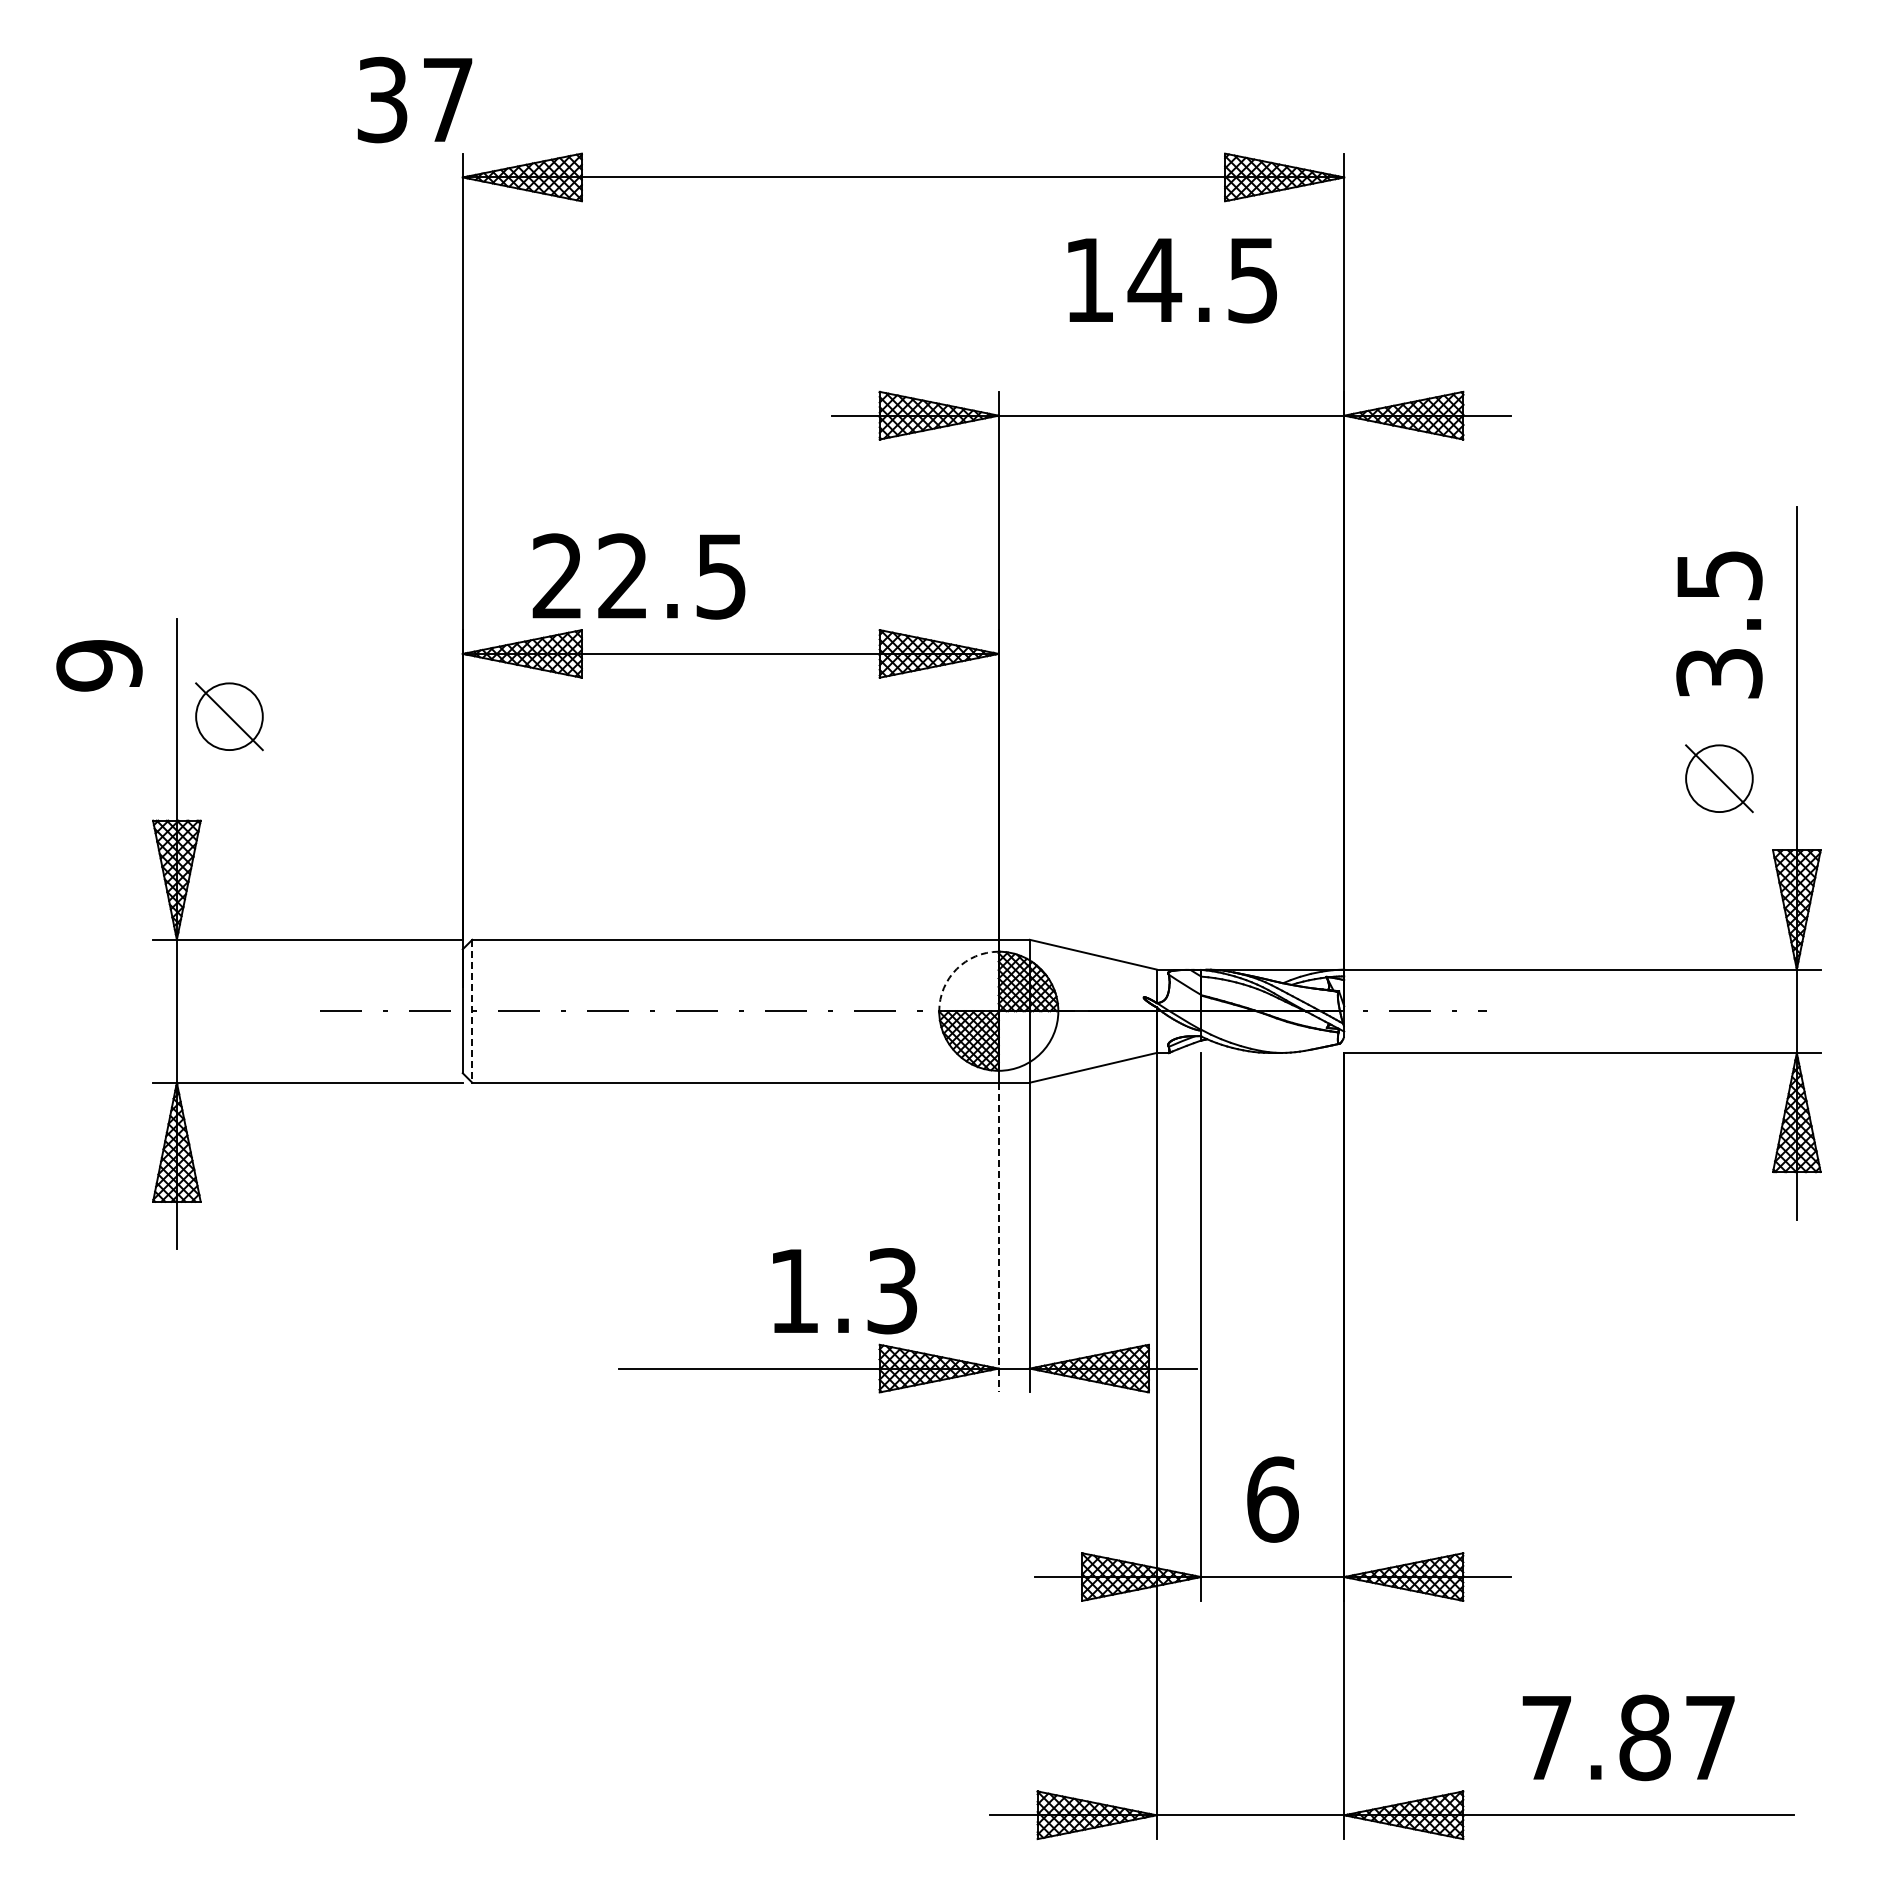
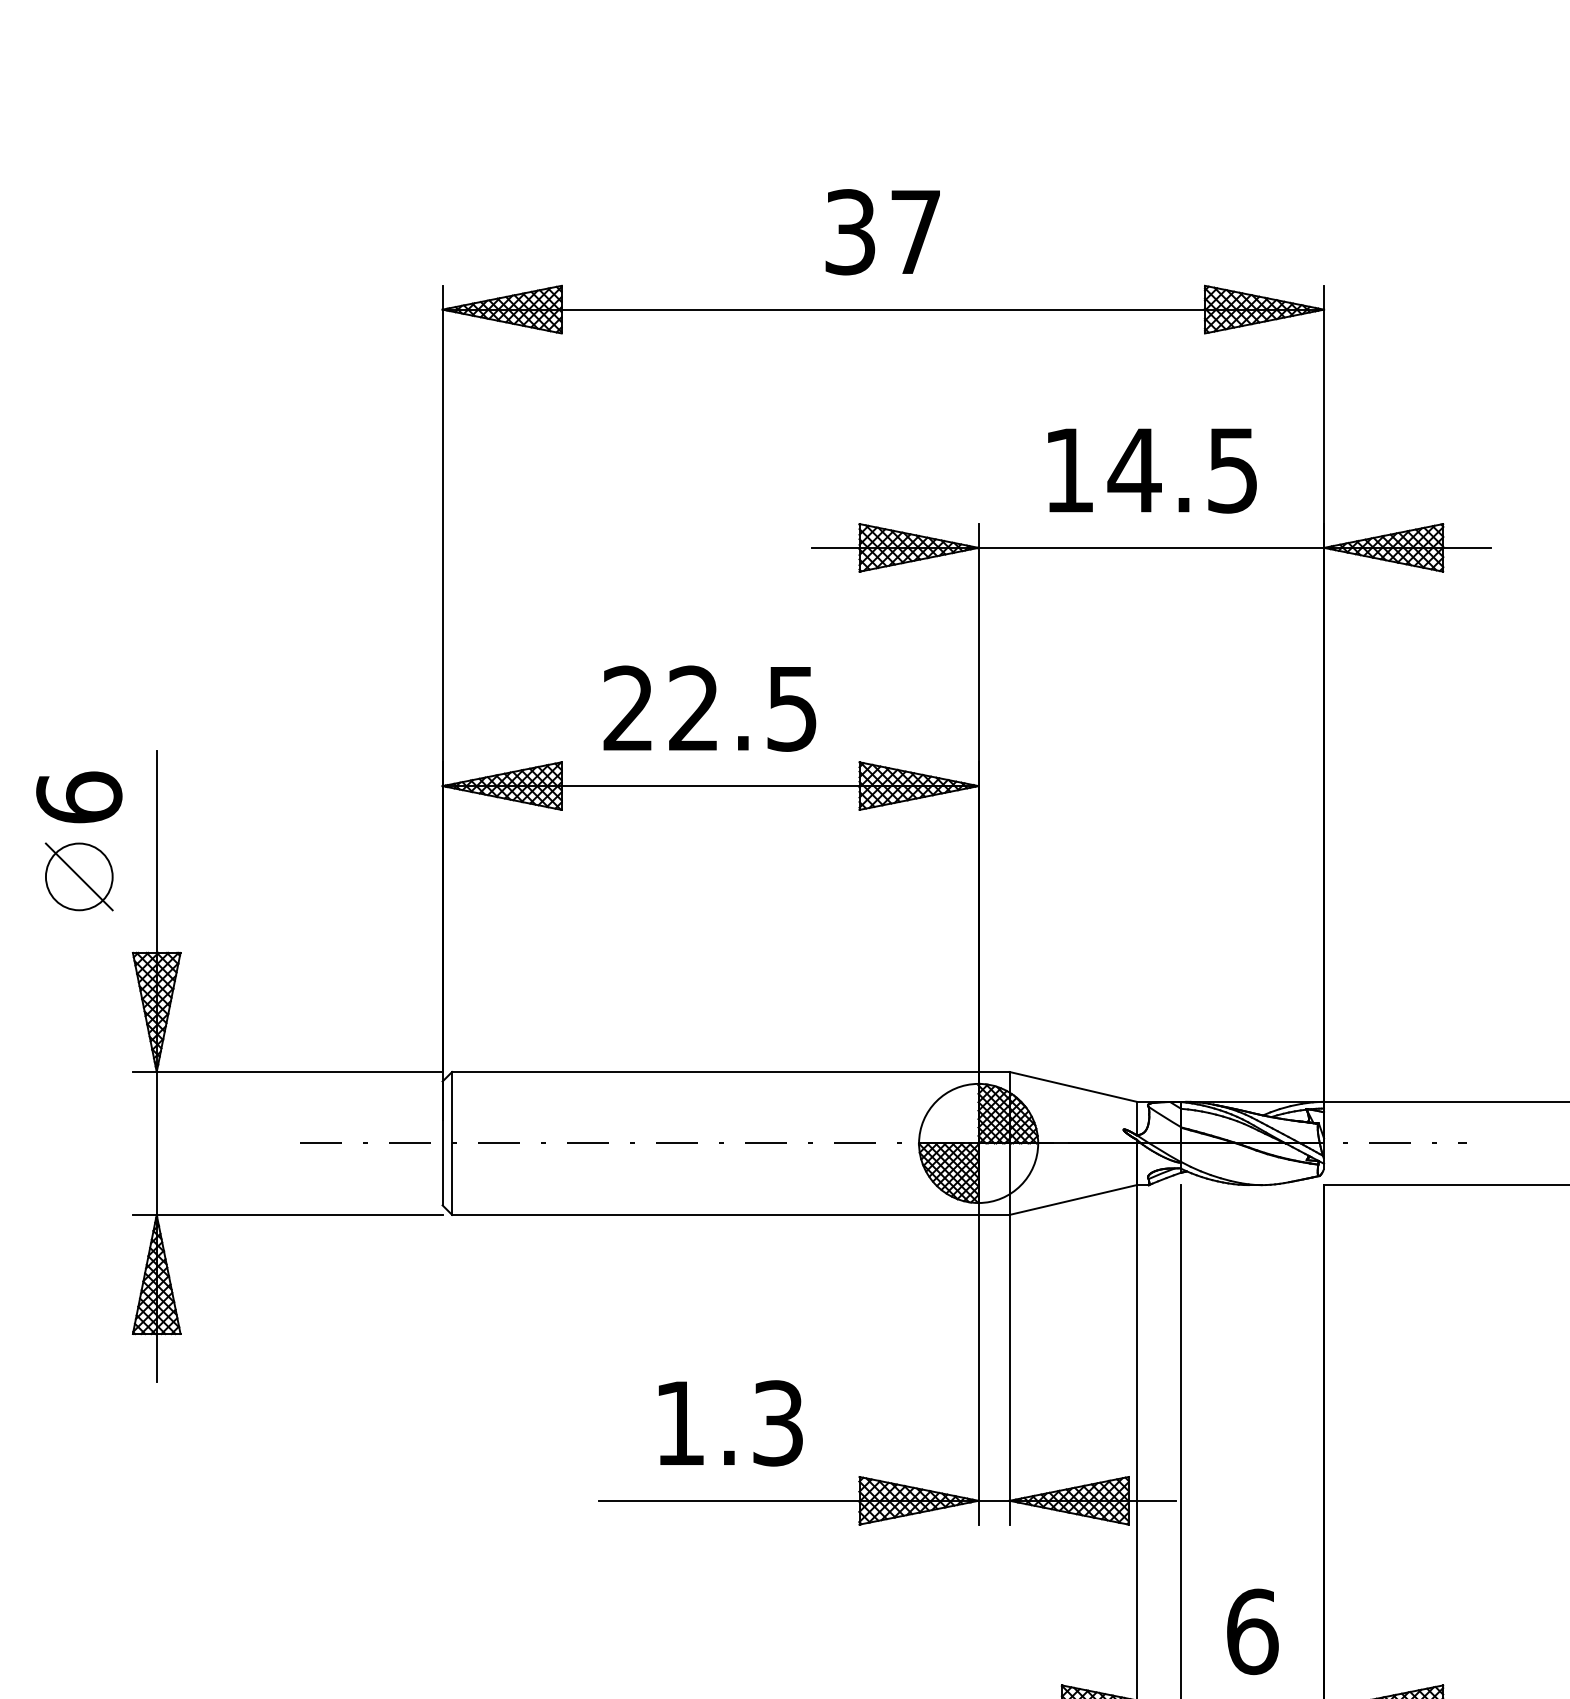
text: (414, 99) -> (882, 231), moved
text: (1172, 280) -> (1152, 470), moved
text: (638, 576) -> (709, 708), moved
text: (99, 665) -> (79, 797), 9 -> 6
part: (229, 716) -> (79, 876), moved
arc: (956, 969) -> (936, 1101), dashed -> solid
line: (472, 1011) -> (452, 1143), dashed -> solid
line: (998, 1237) -> (978, 1369), dashed -> solid
text: (844, 1291) -> (730, 1423), moved

